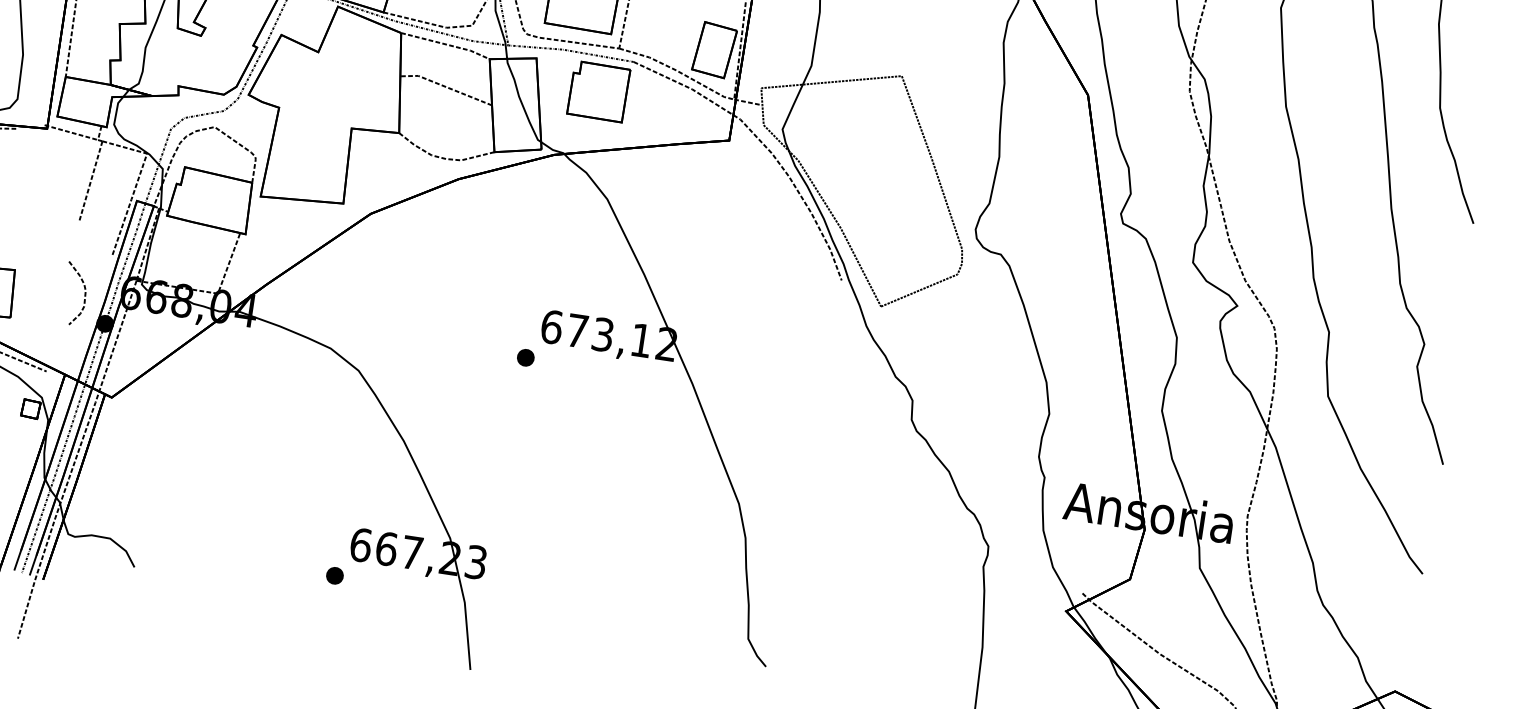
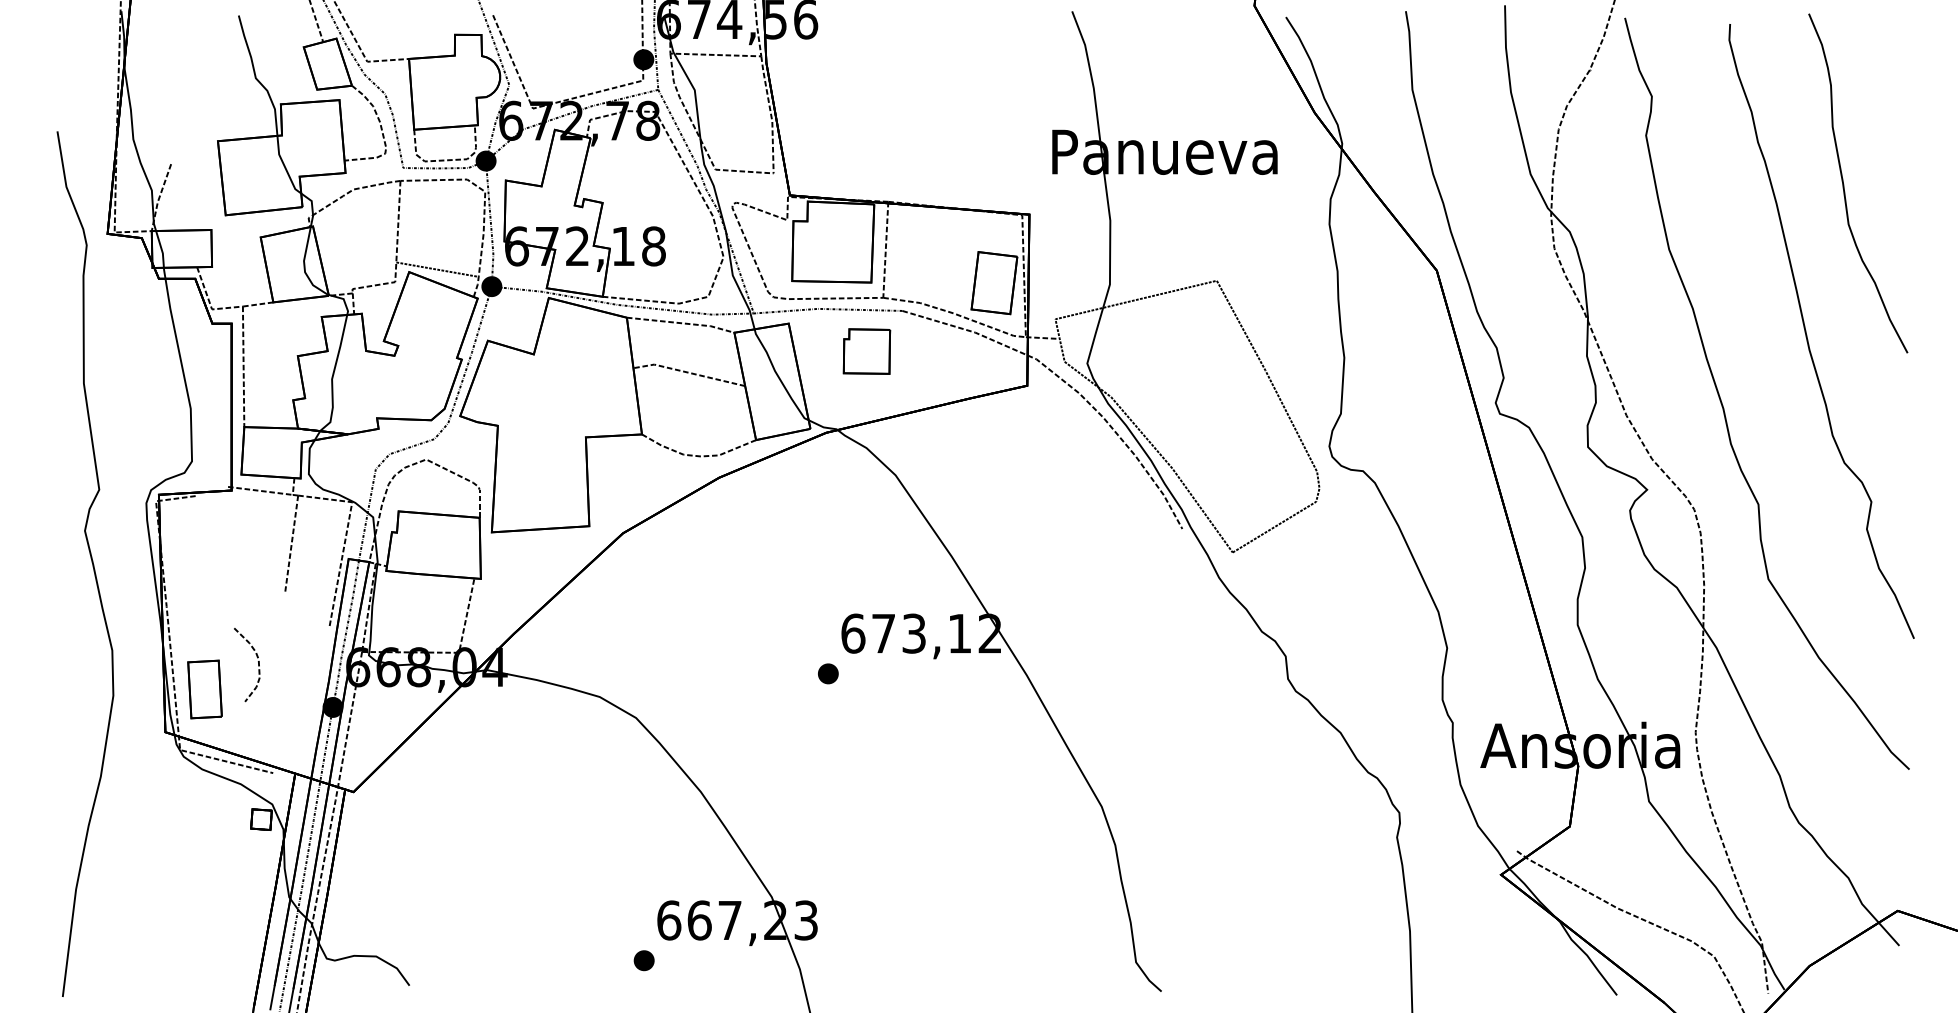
part: (598, 91) -> (866, 351), size x0.7
curve: (84, 295) -> (258, 665), moved

